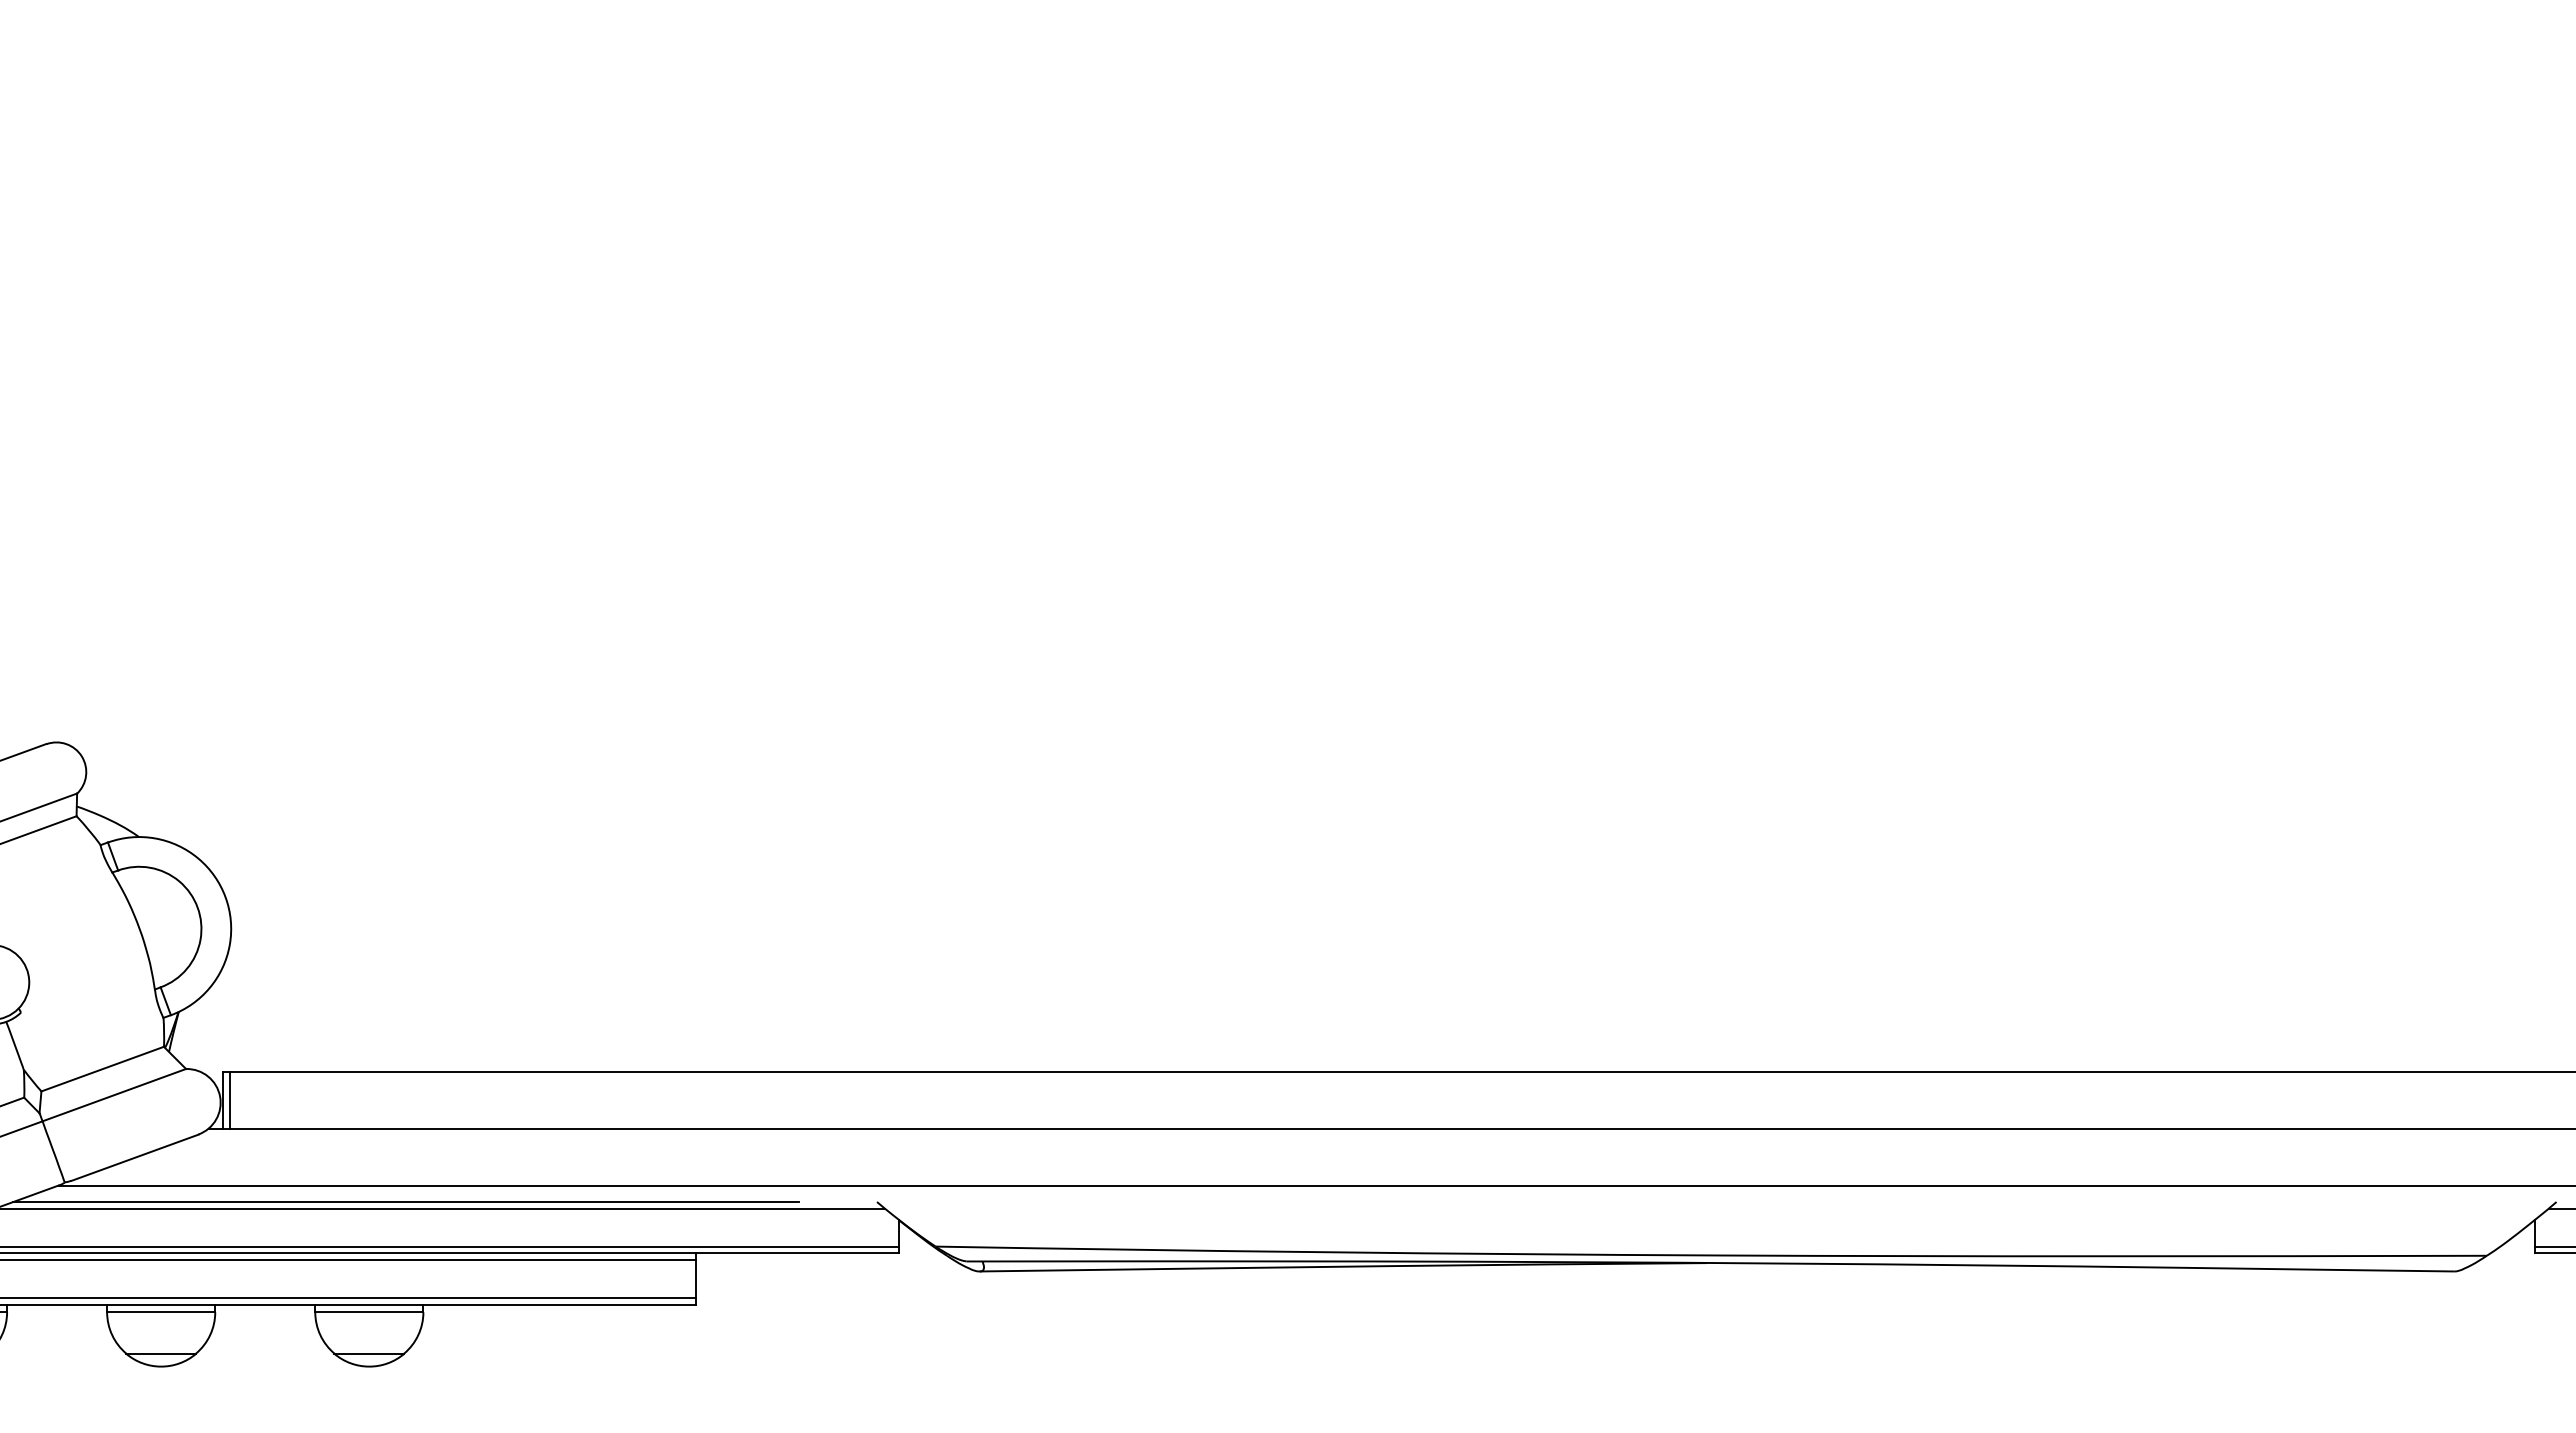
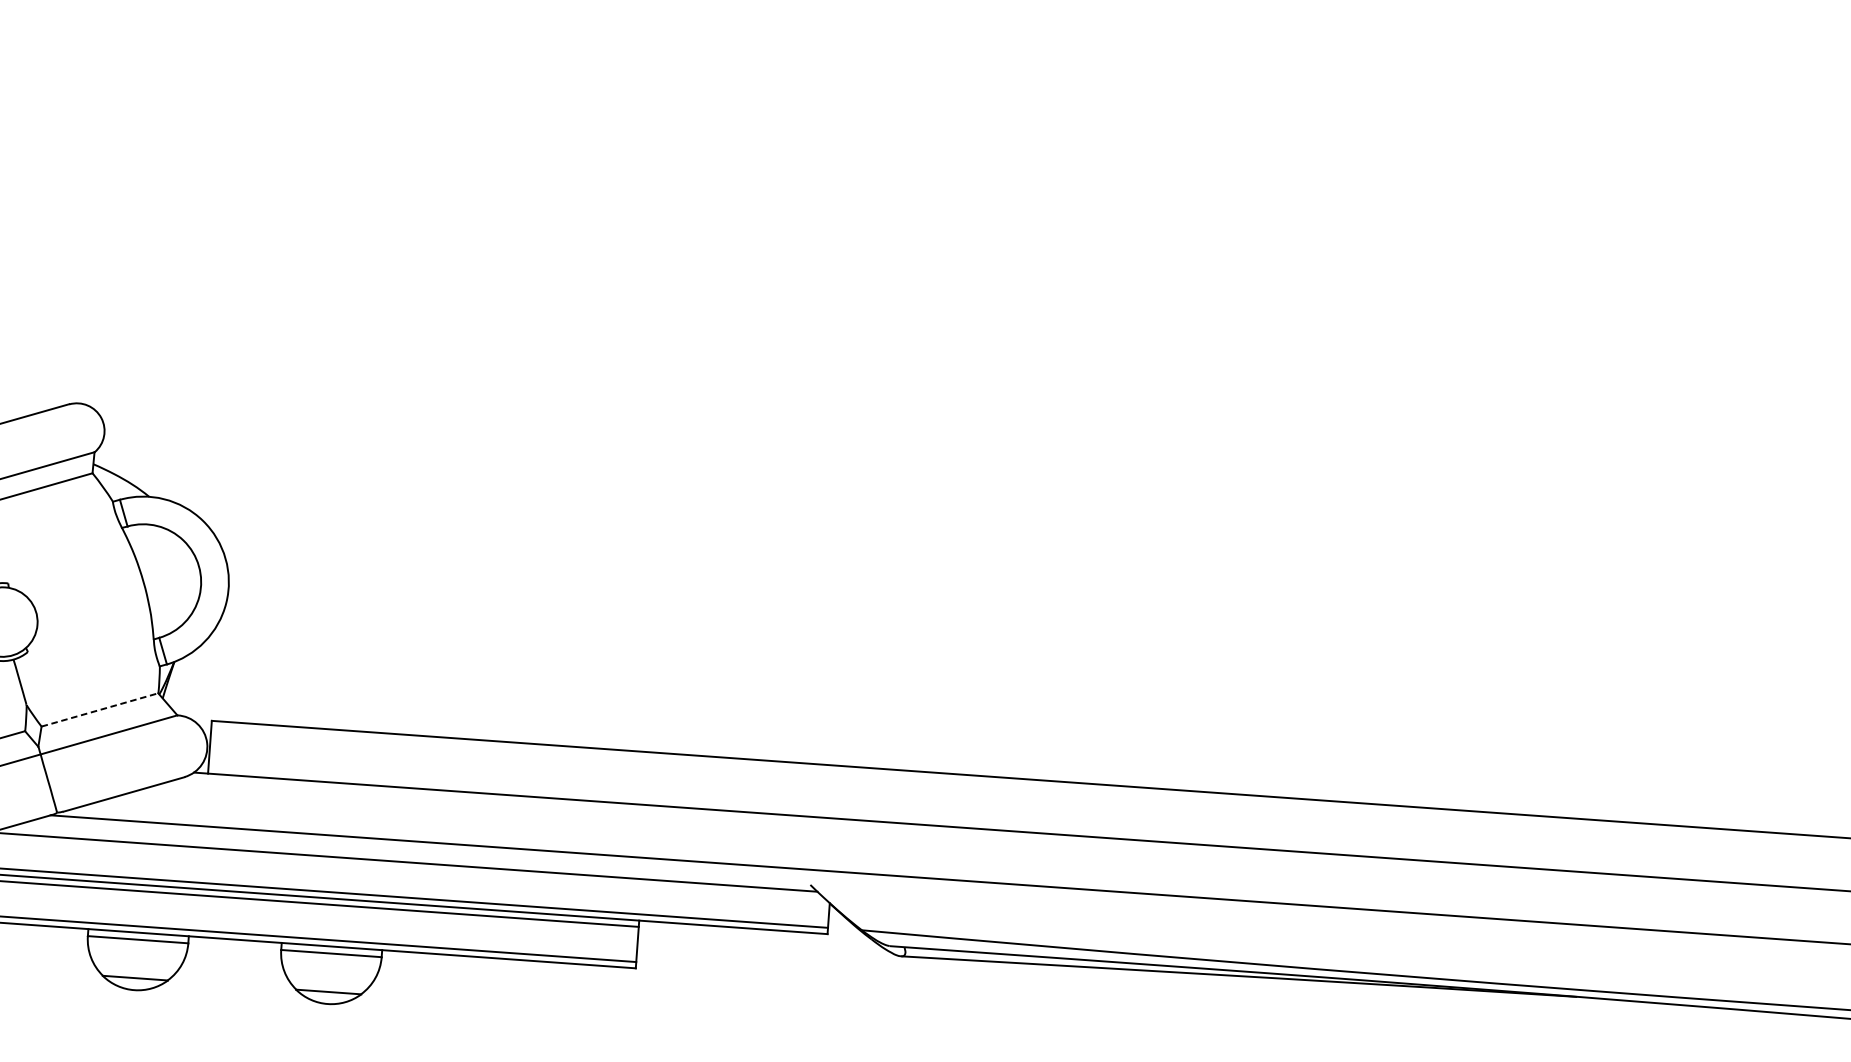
line: (103, 1068) -> (100, 709), solid -> dashed
line: (230, 1100) -> (216, 747), removed
line: (405, 1201) -> (372, 853), removed

